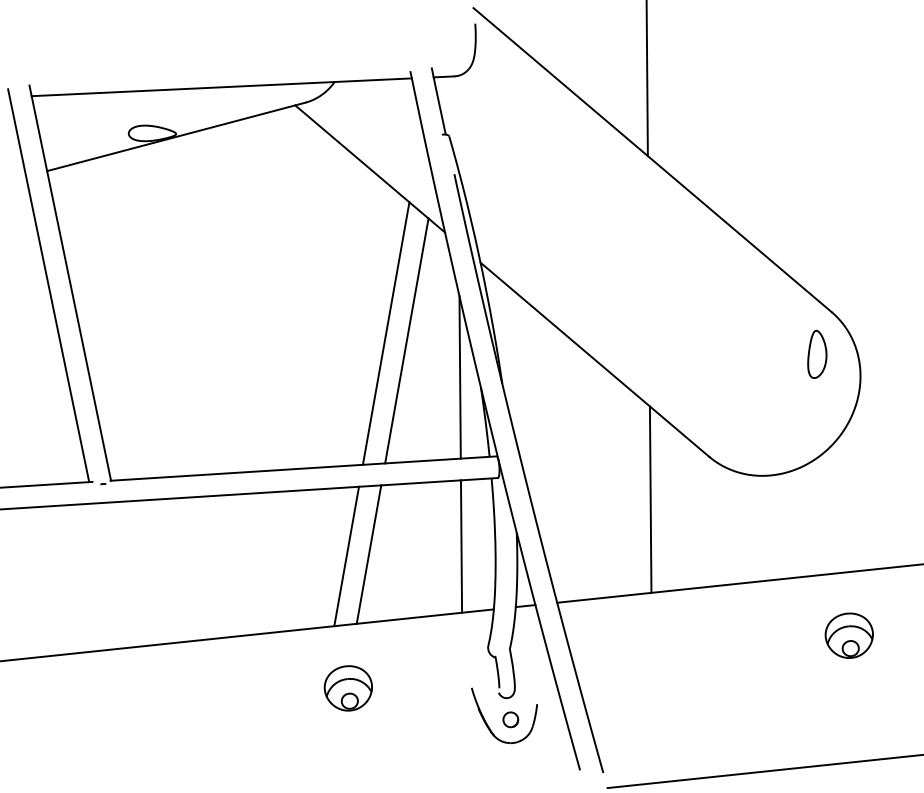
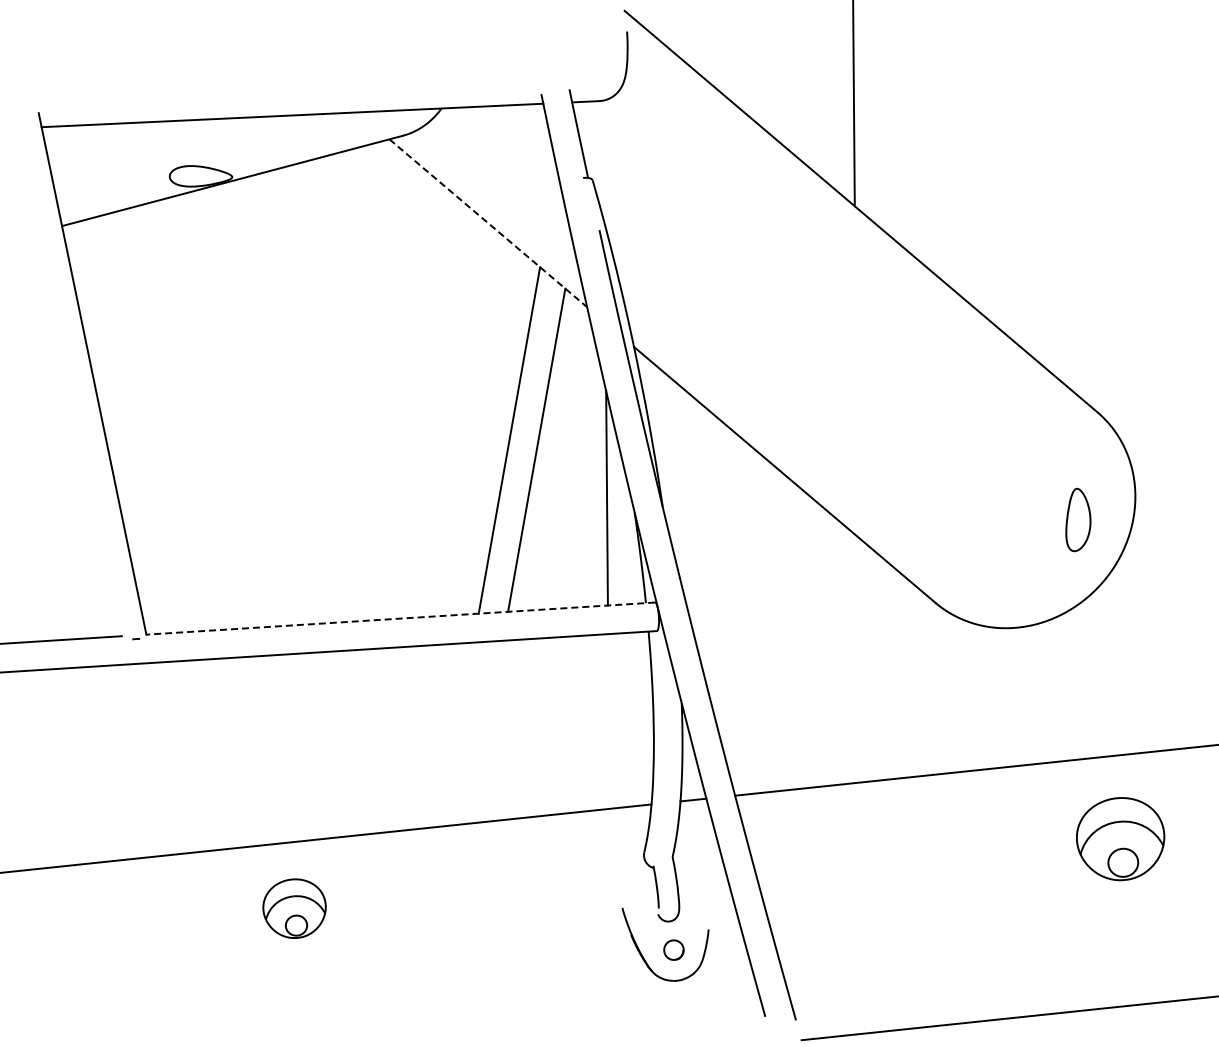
line: (370, 169) -> (488, 223), solid -> dashed
line: (48, 285) -> (63, 377), removed
part: (817, 354) -> (1078, 519), moved
line: (302, 468) -> (399, 618), solid -> dashed
line: (650, 499) -> (858, 659), removed
line: (461, 546) -> (608, 721), removed
line: (368, 554) -> (486, 731), removed
line: (346, 556) -> (457, 734), removed
part: (849, 635) -> (1120, 839), size x1.4
part: (348, 688) -> (294, 908), moved

